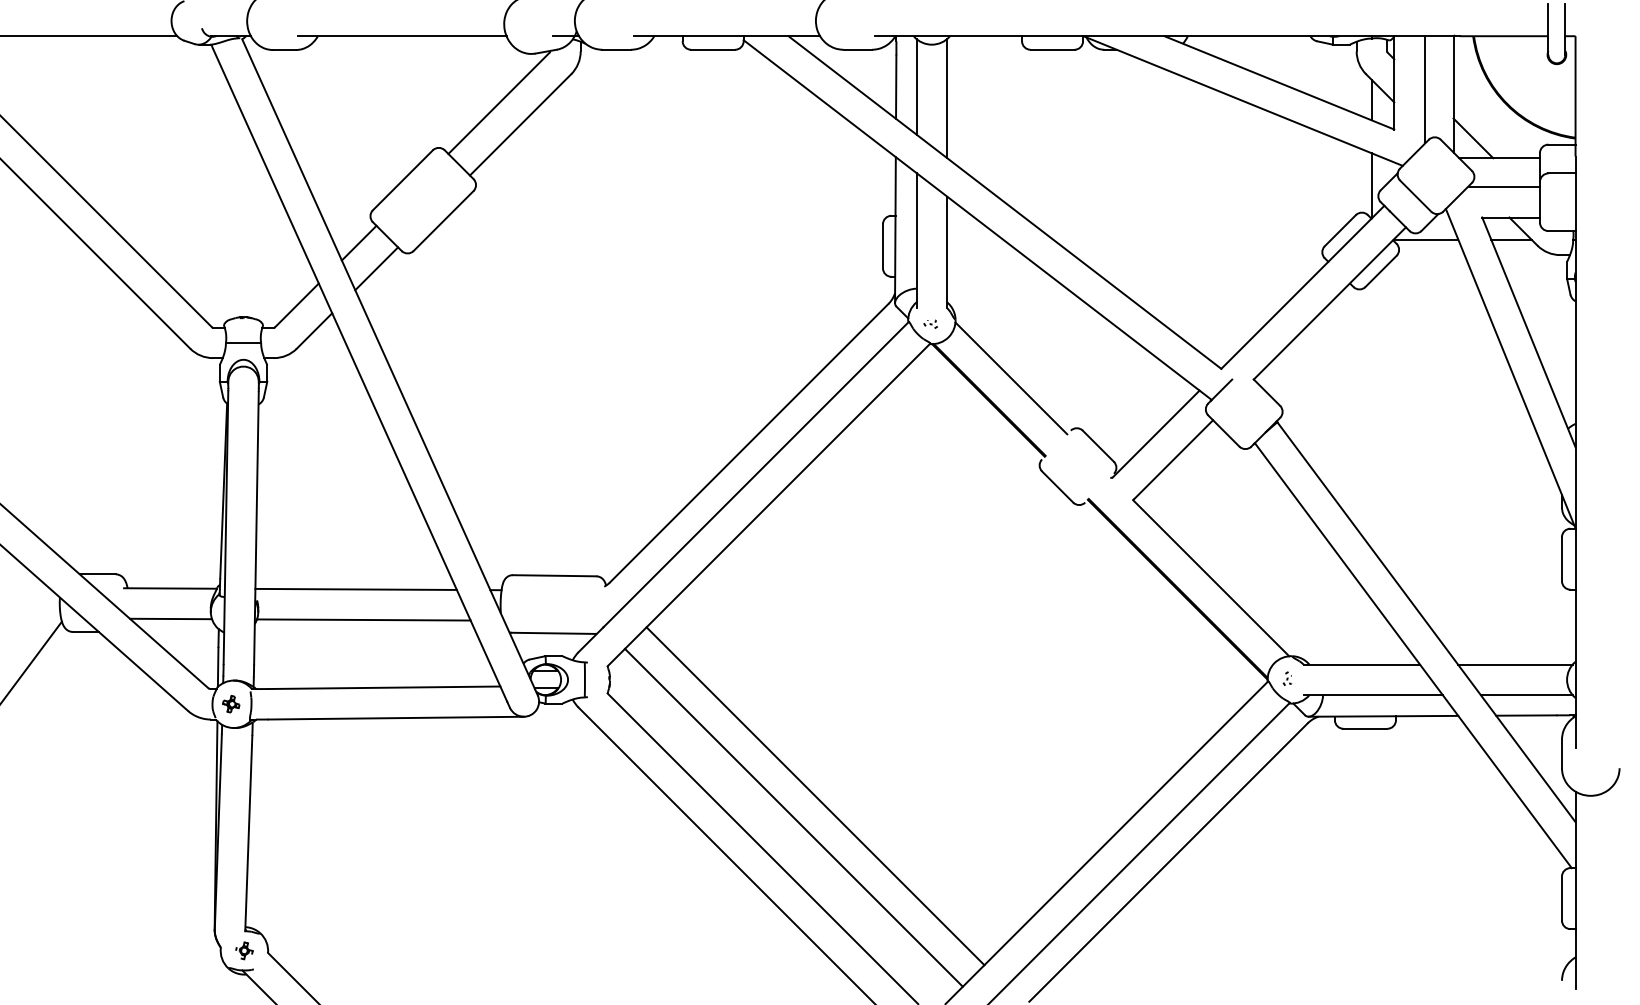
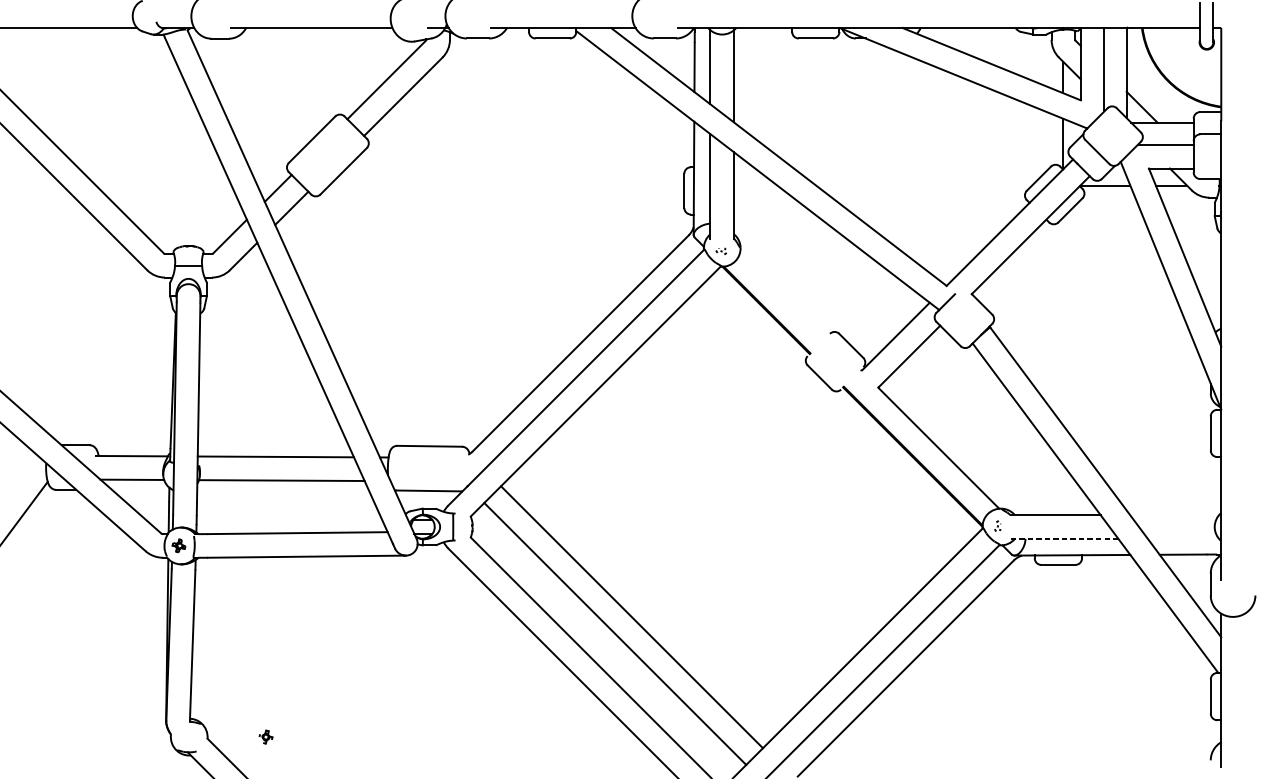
line: (1011, 378) -> (783, 293), removed
line: (1515, 664) -> (1174, 515), removed
line: (1373, 695) -> (1064, 539), solid -> dashed
line: (1526, 695) -> (1183, 539), removed
part: (244, 950) -> (266, 736), moved

